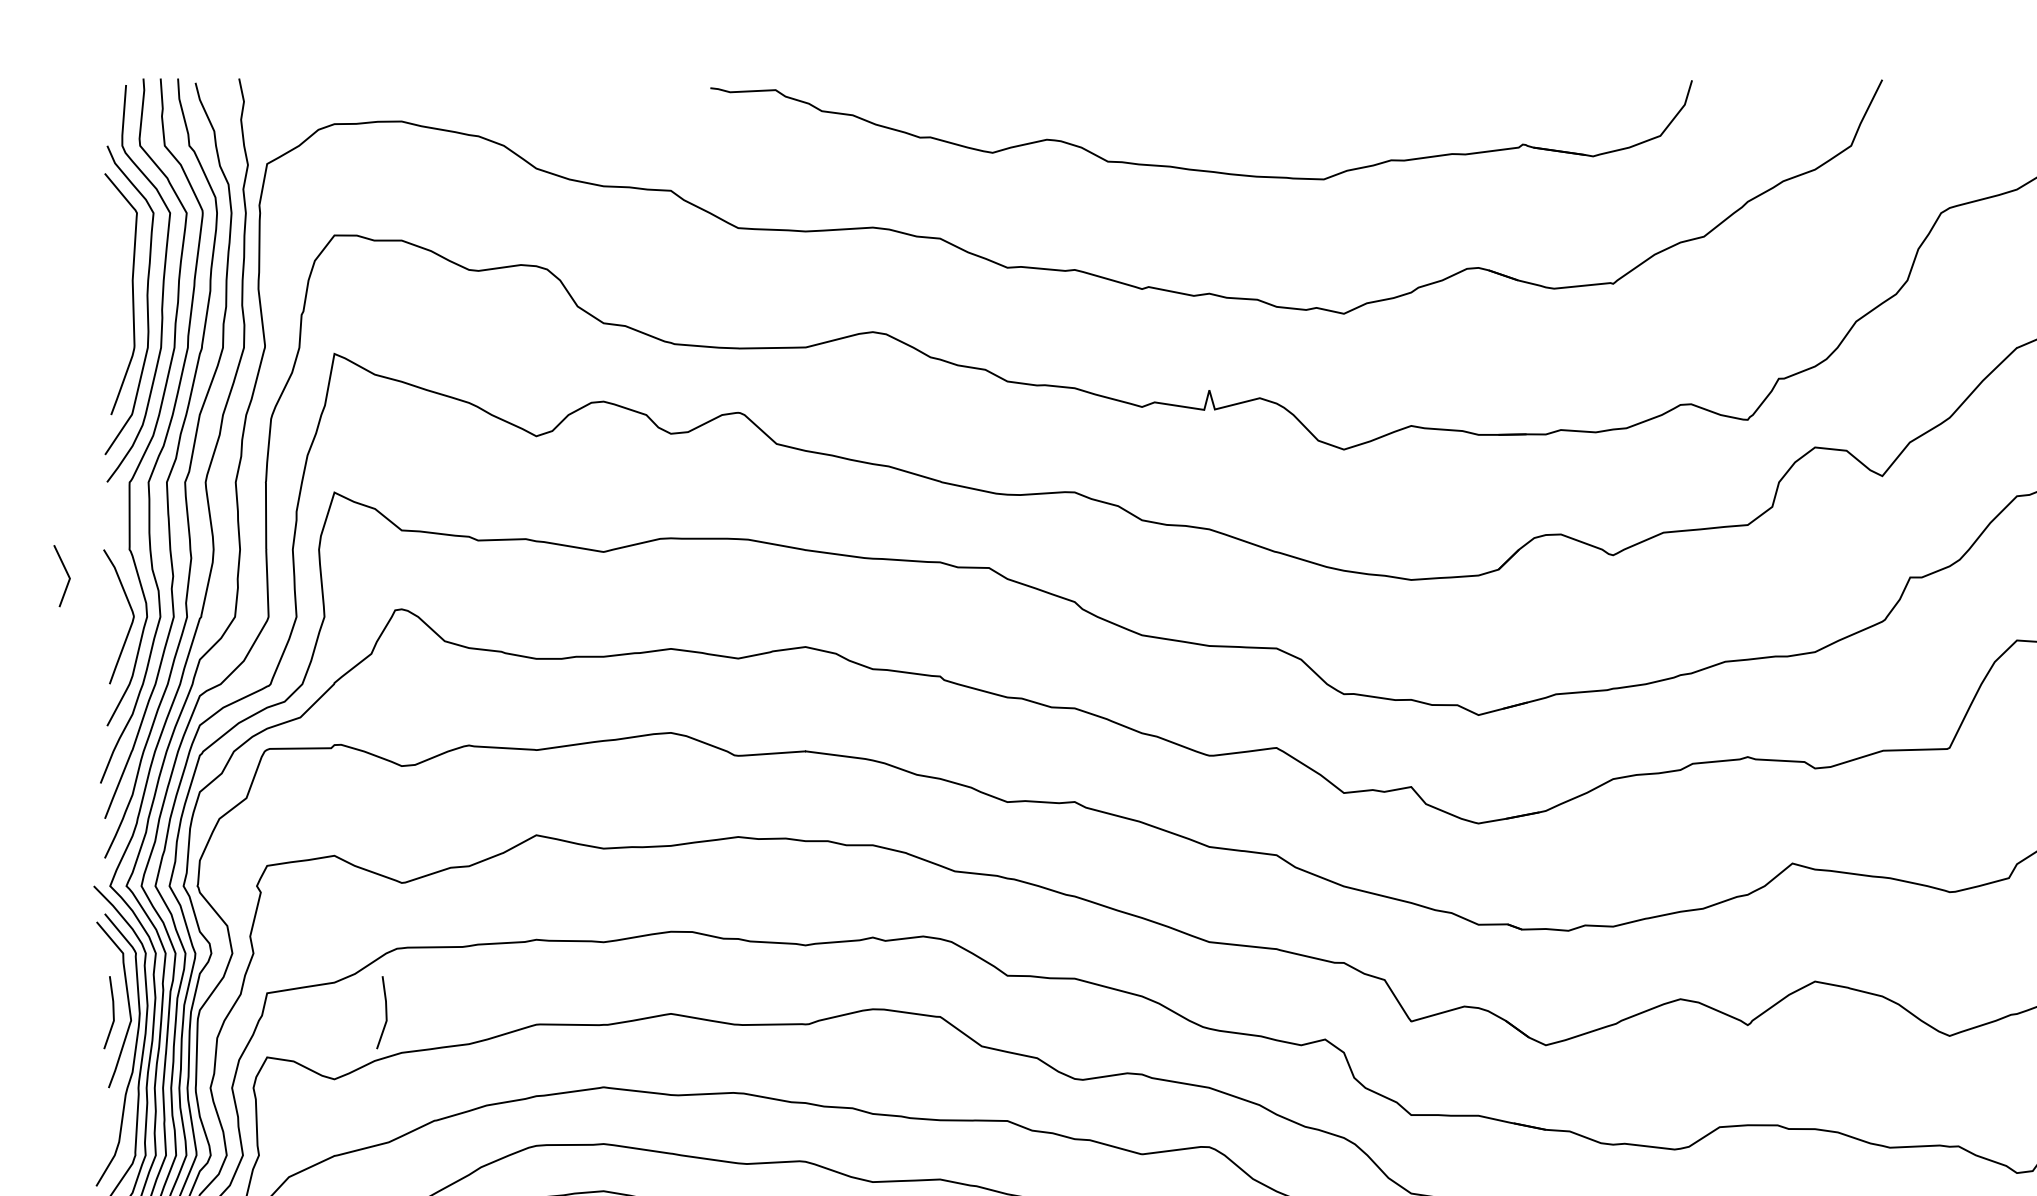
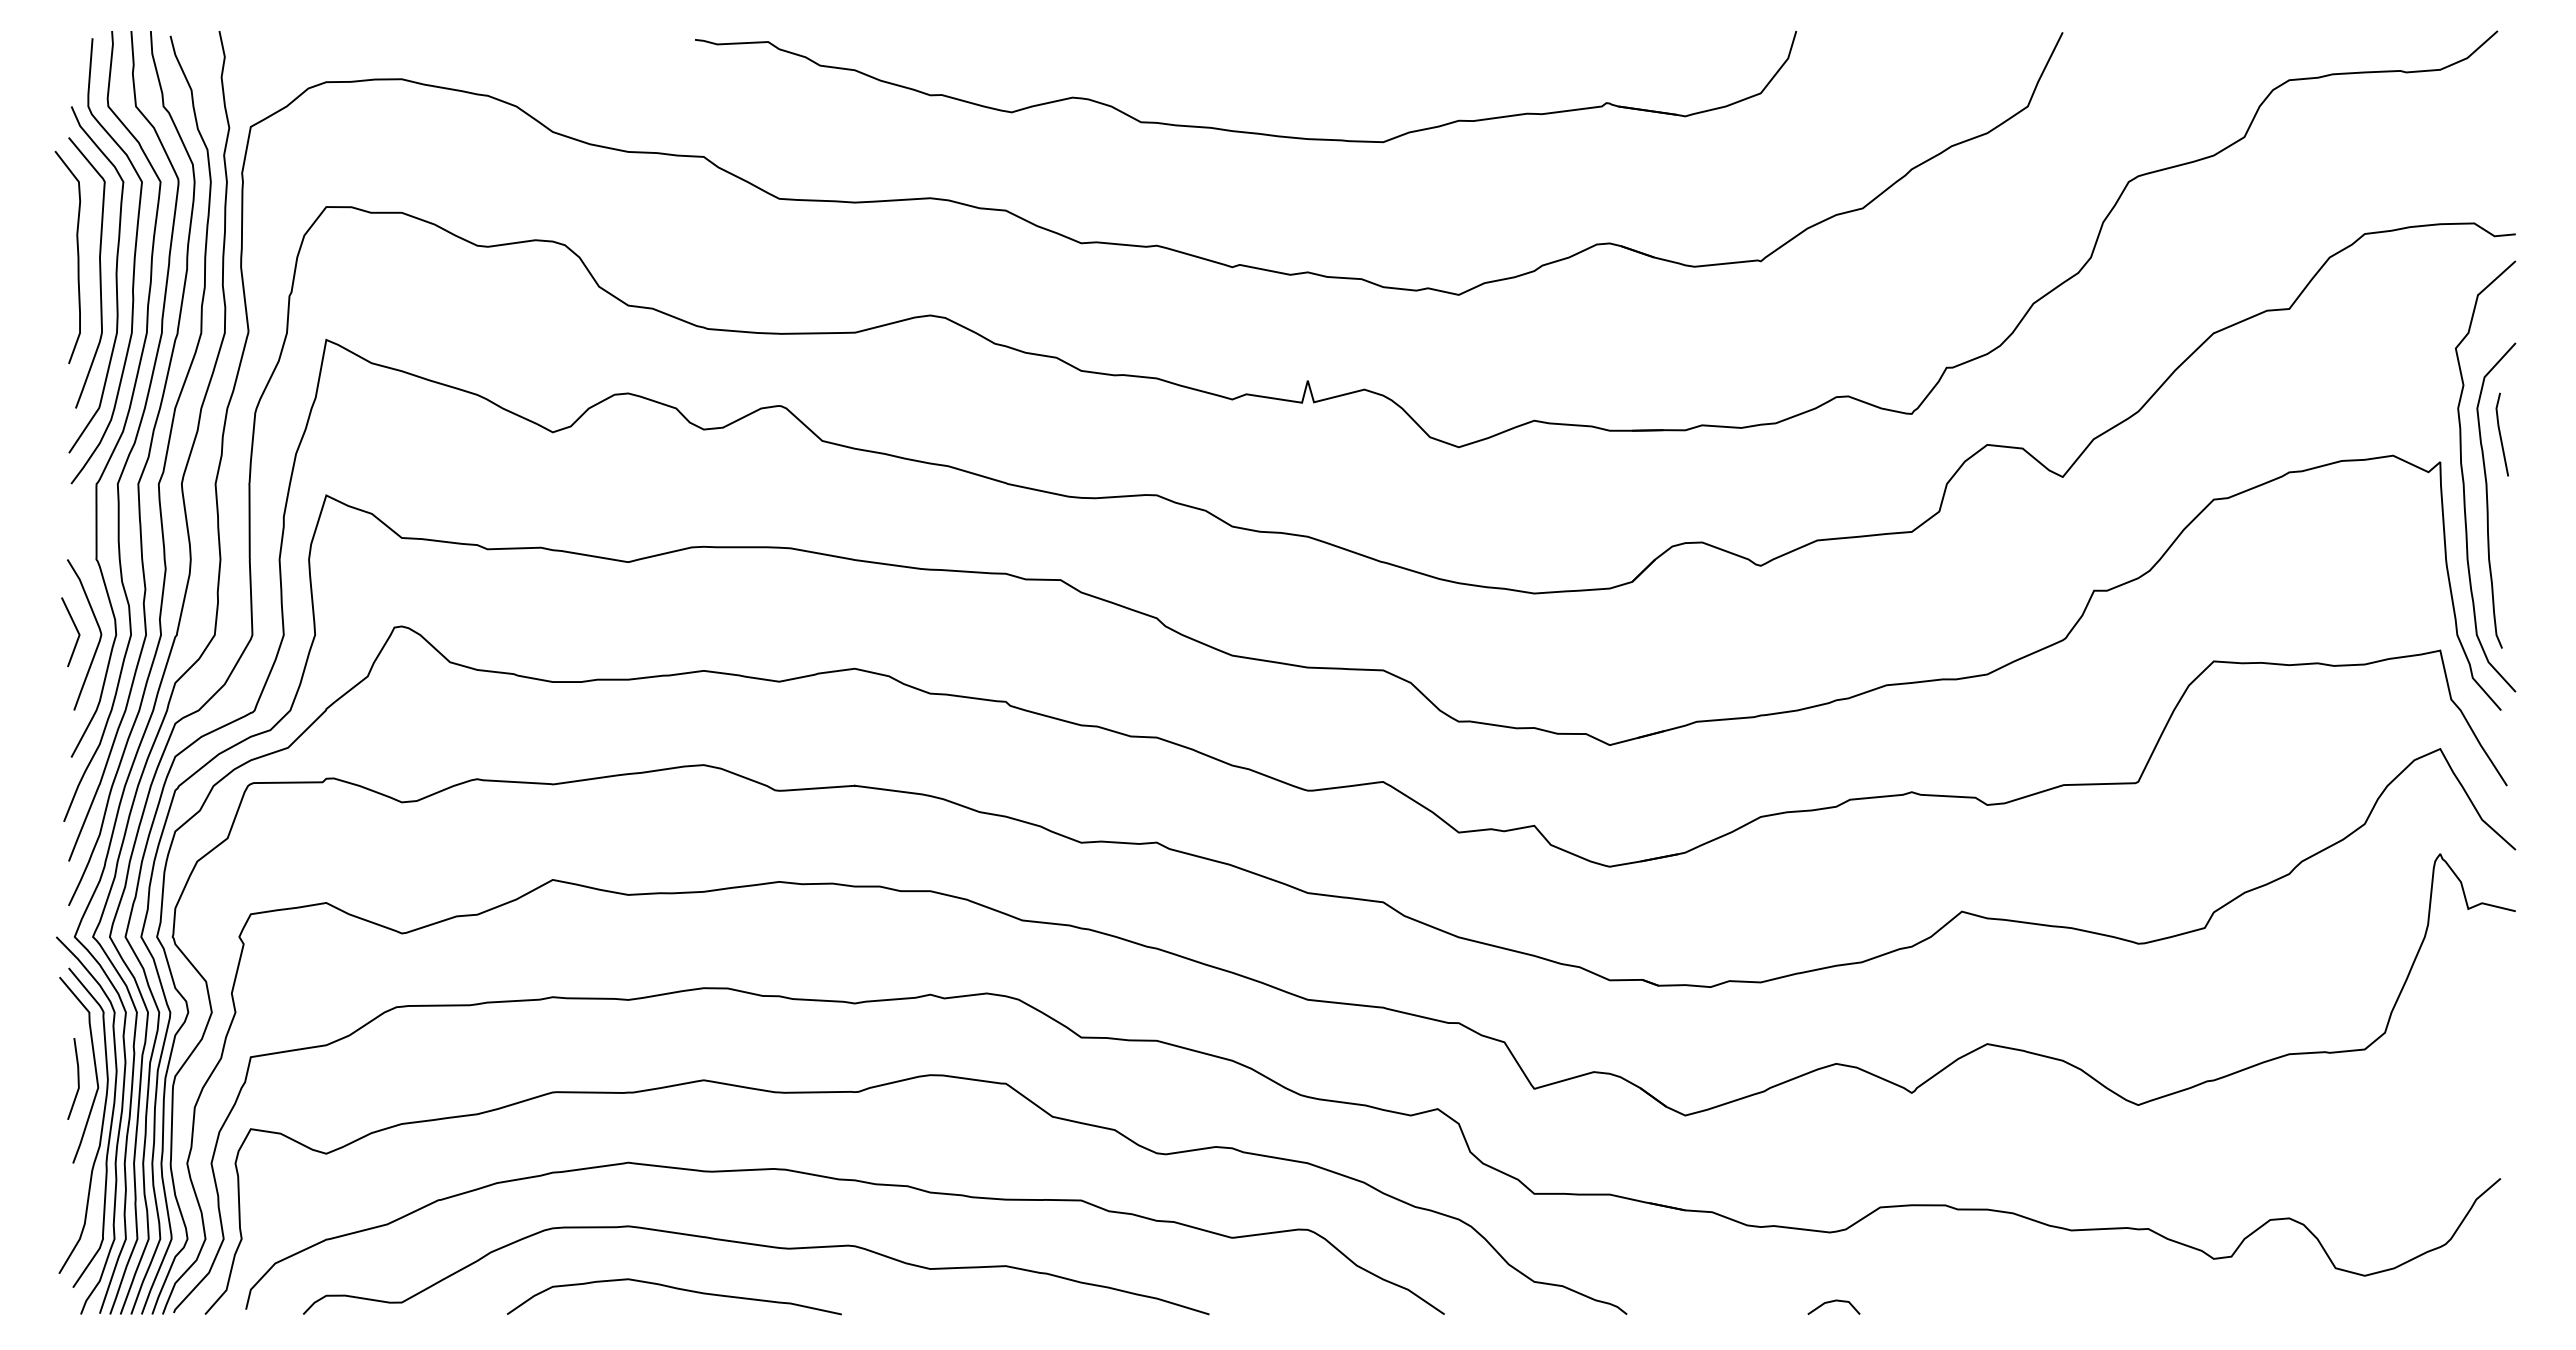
part: (1195, 169) -> (1239, 130), moved
curve: (112, 280) -> (77, 257), added
line: (67, 575) -> (76, 631), moved
line: (385, 1012) -> (383, 1078), removed

